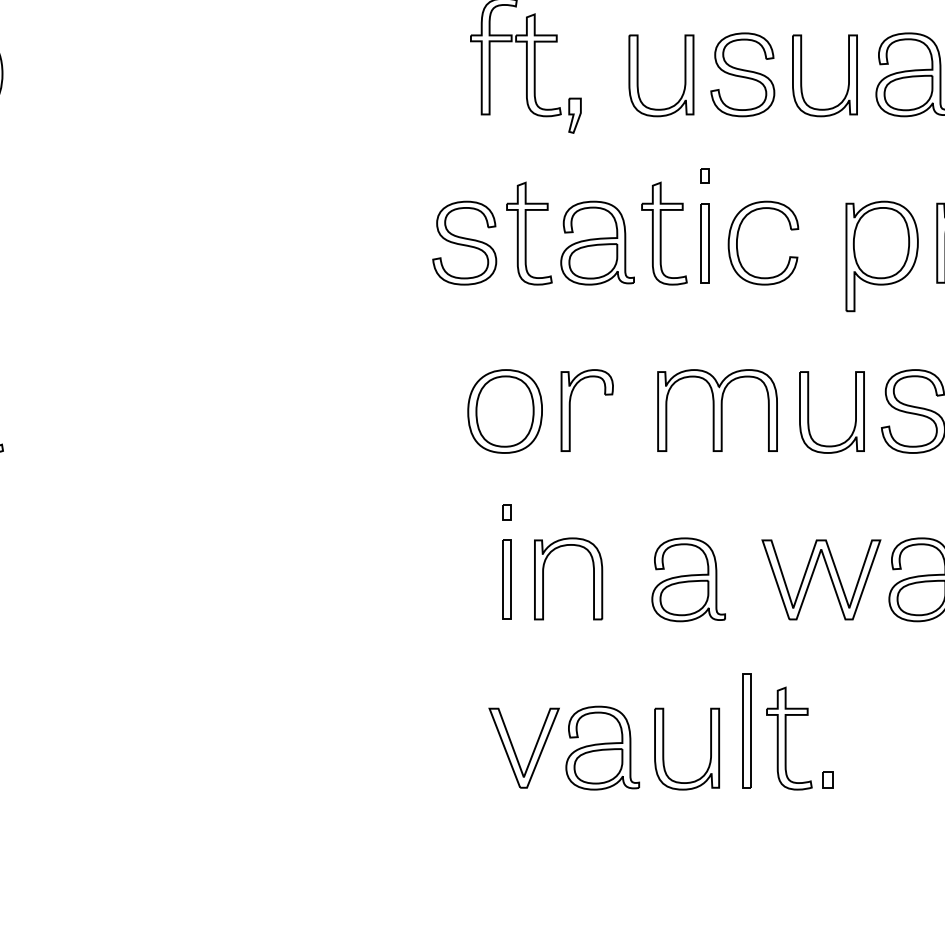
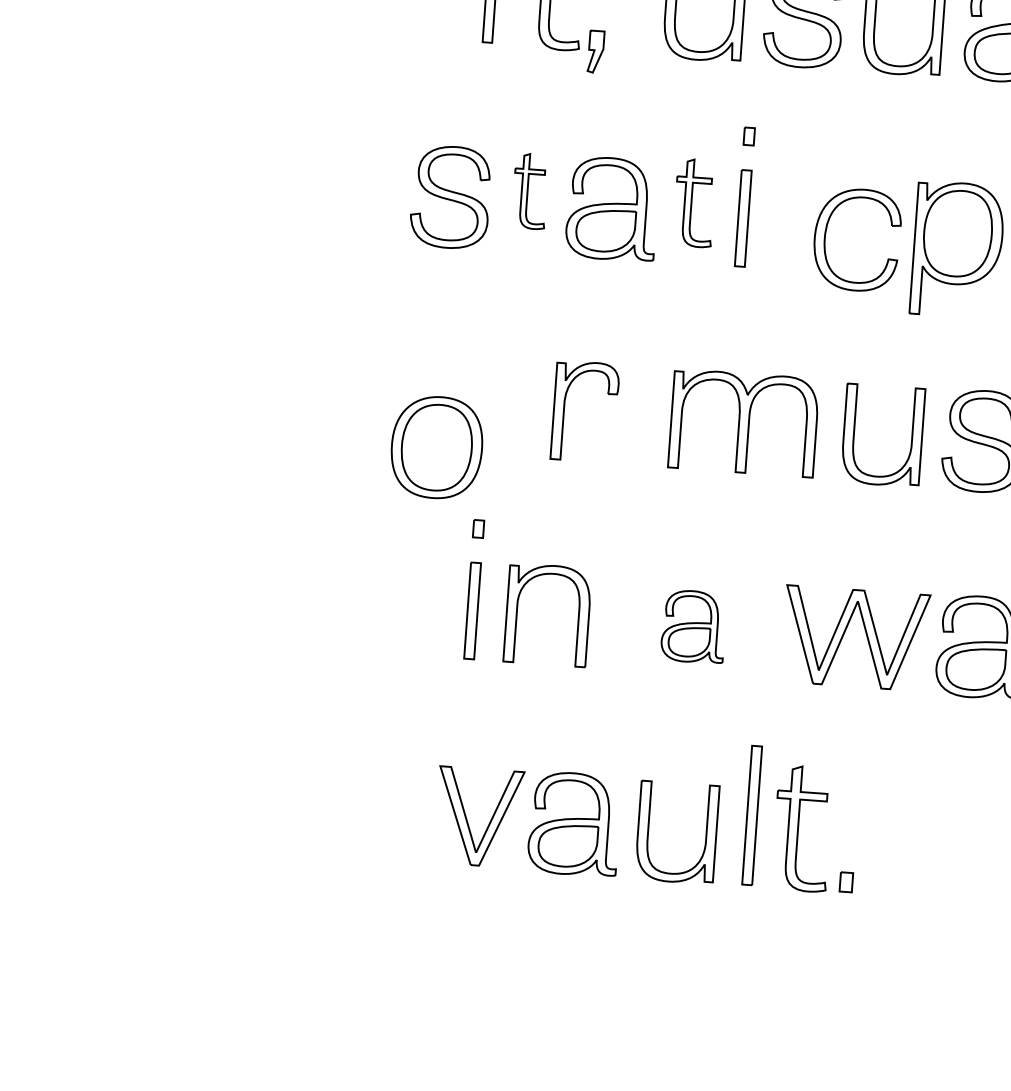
part: (529, 233) -> (530, 191), size x0.6
part: (664, 233) -> (694, 203), size x0.7
part: (738, 238) -> (827, 232), moved
part: (504, 411) -> (436, 447), moved
part: (688, 579) -> (693, 626), size x0.7

